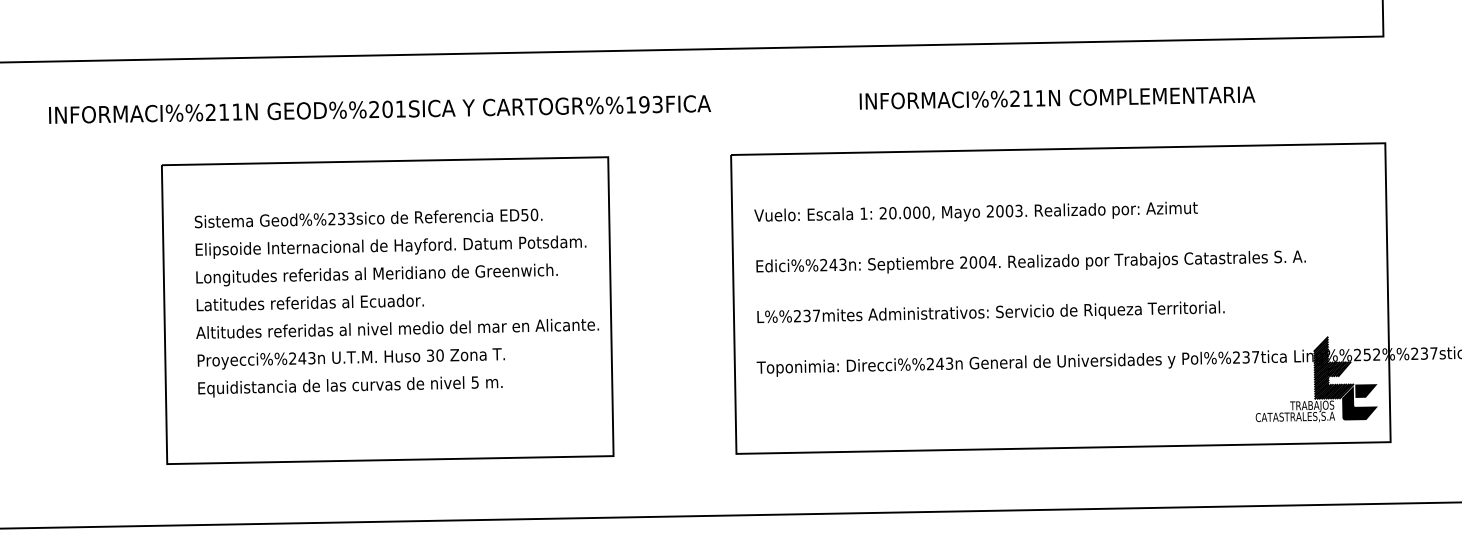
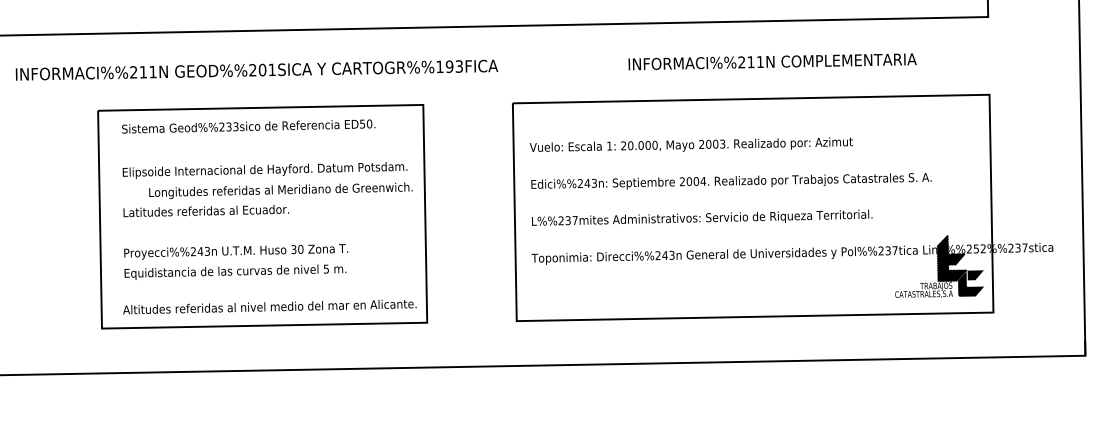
text: (1057, 97) -> (772, 61), moved
text: (368, 218) -> (248, 126), moved
text: (376, 274) -> (280, 190), moved
text: (397, 328) -> (269, 306), moved

